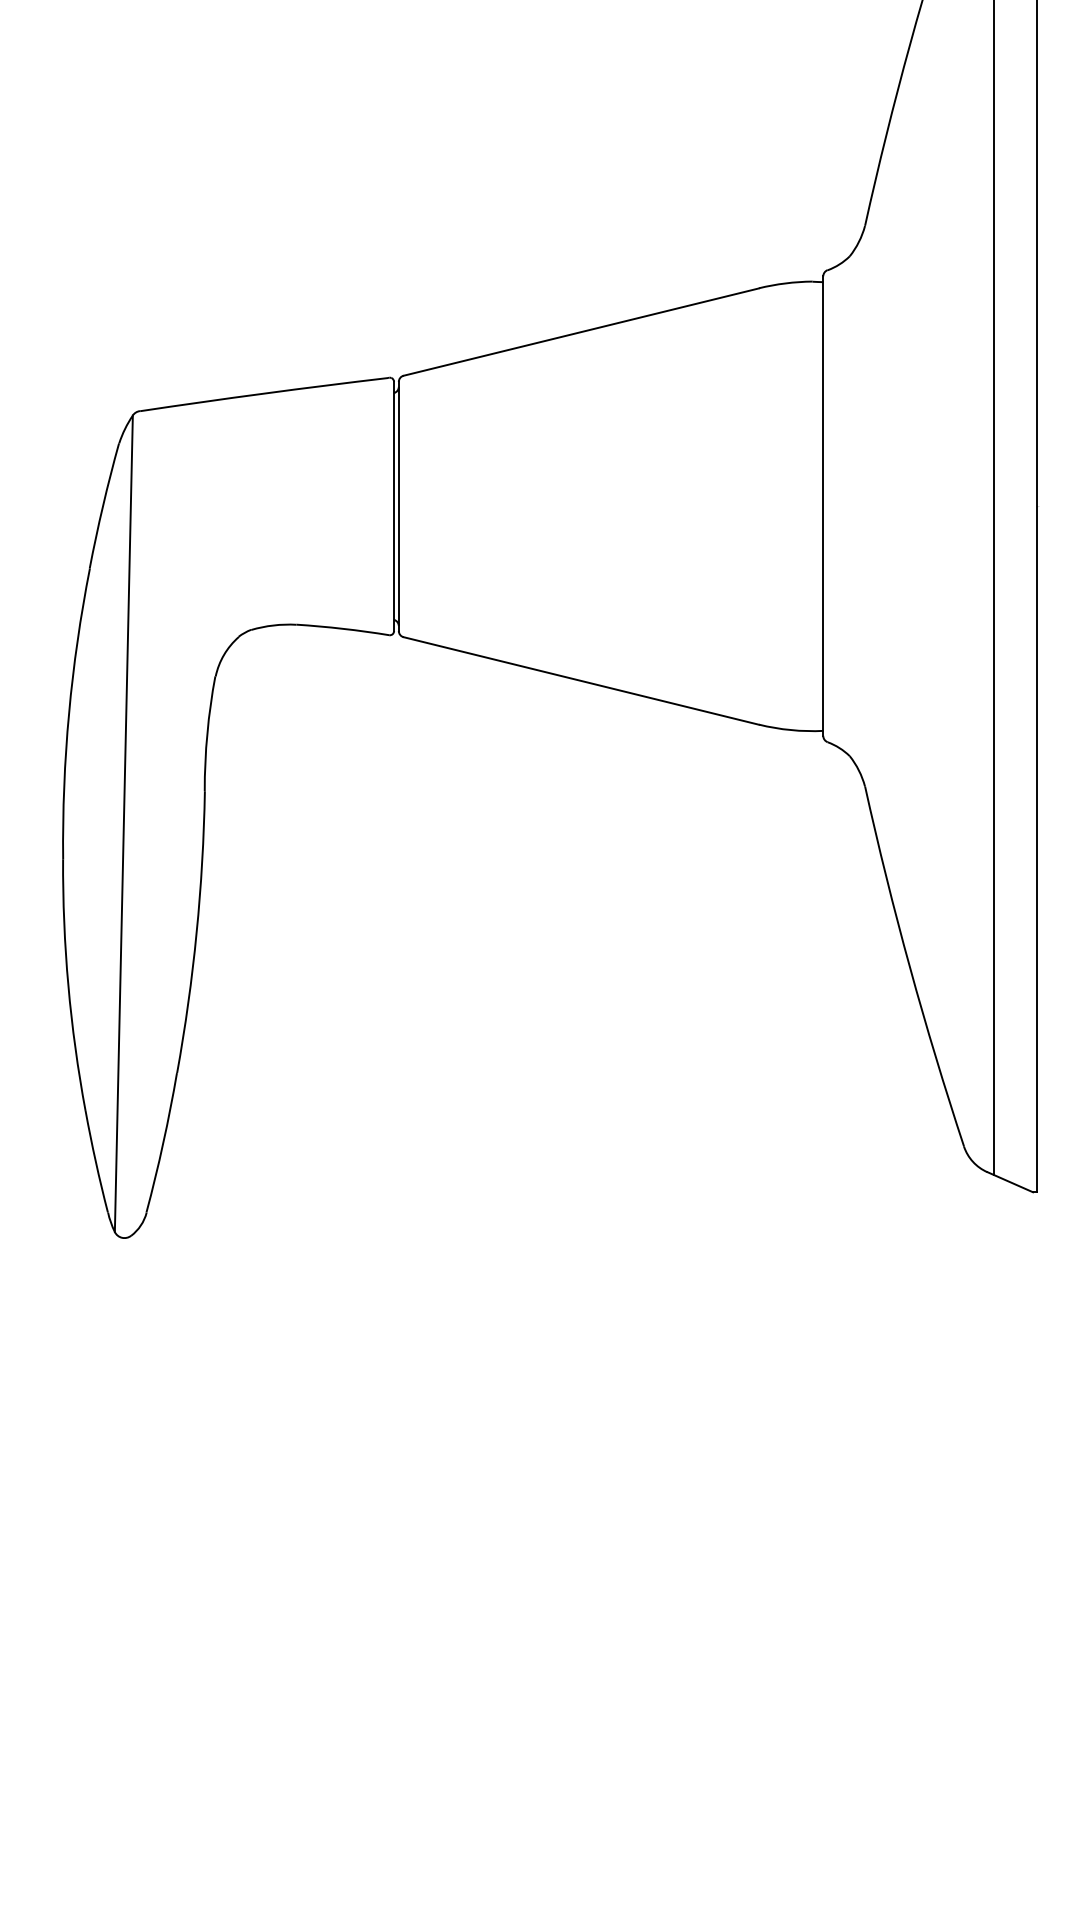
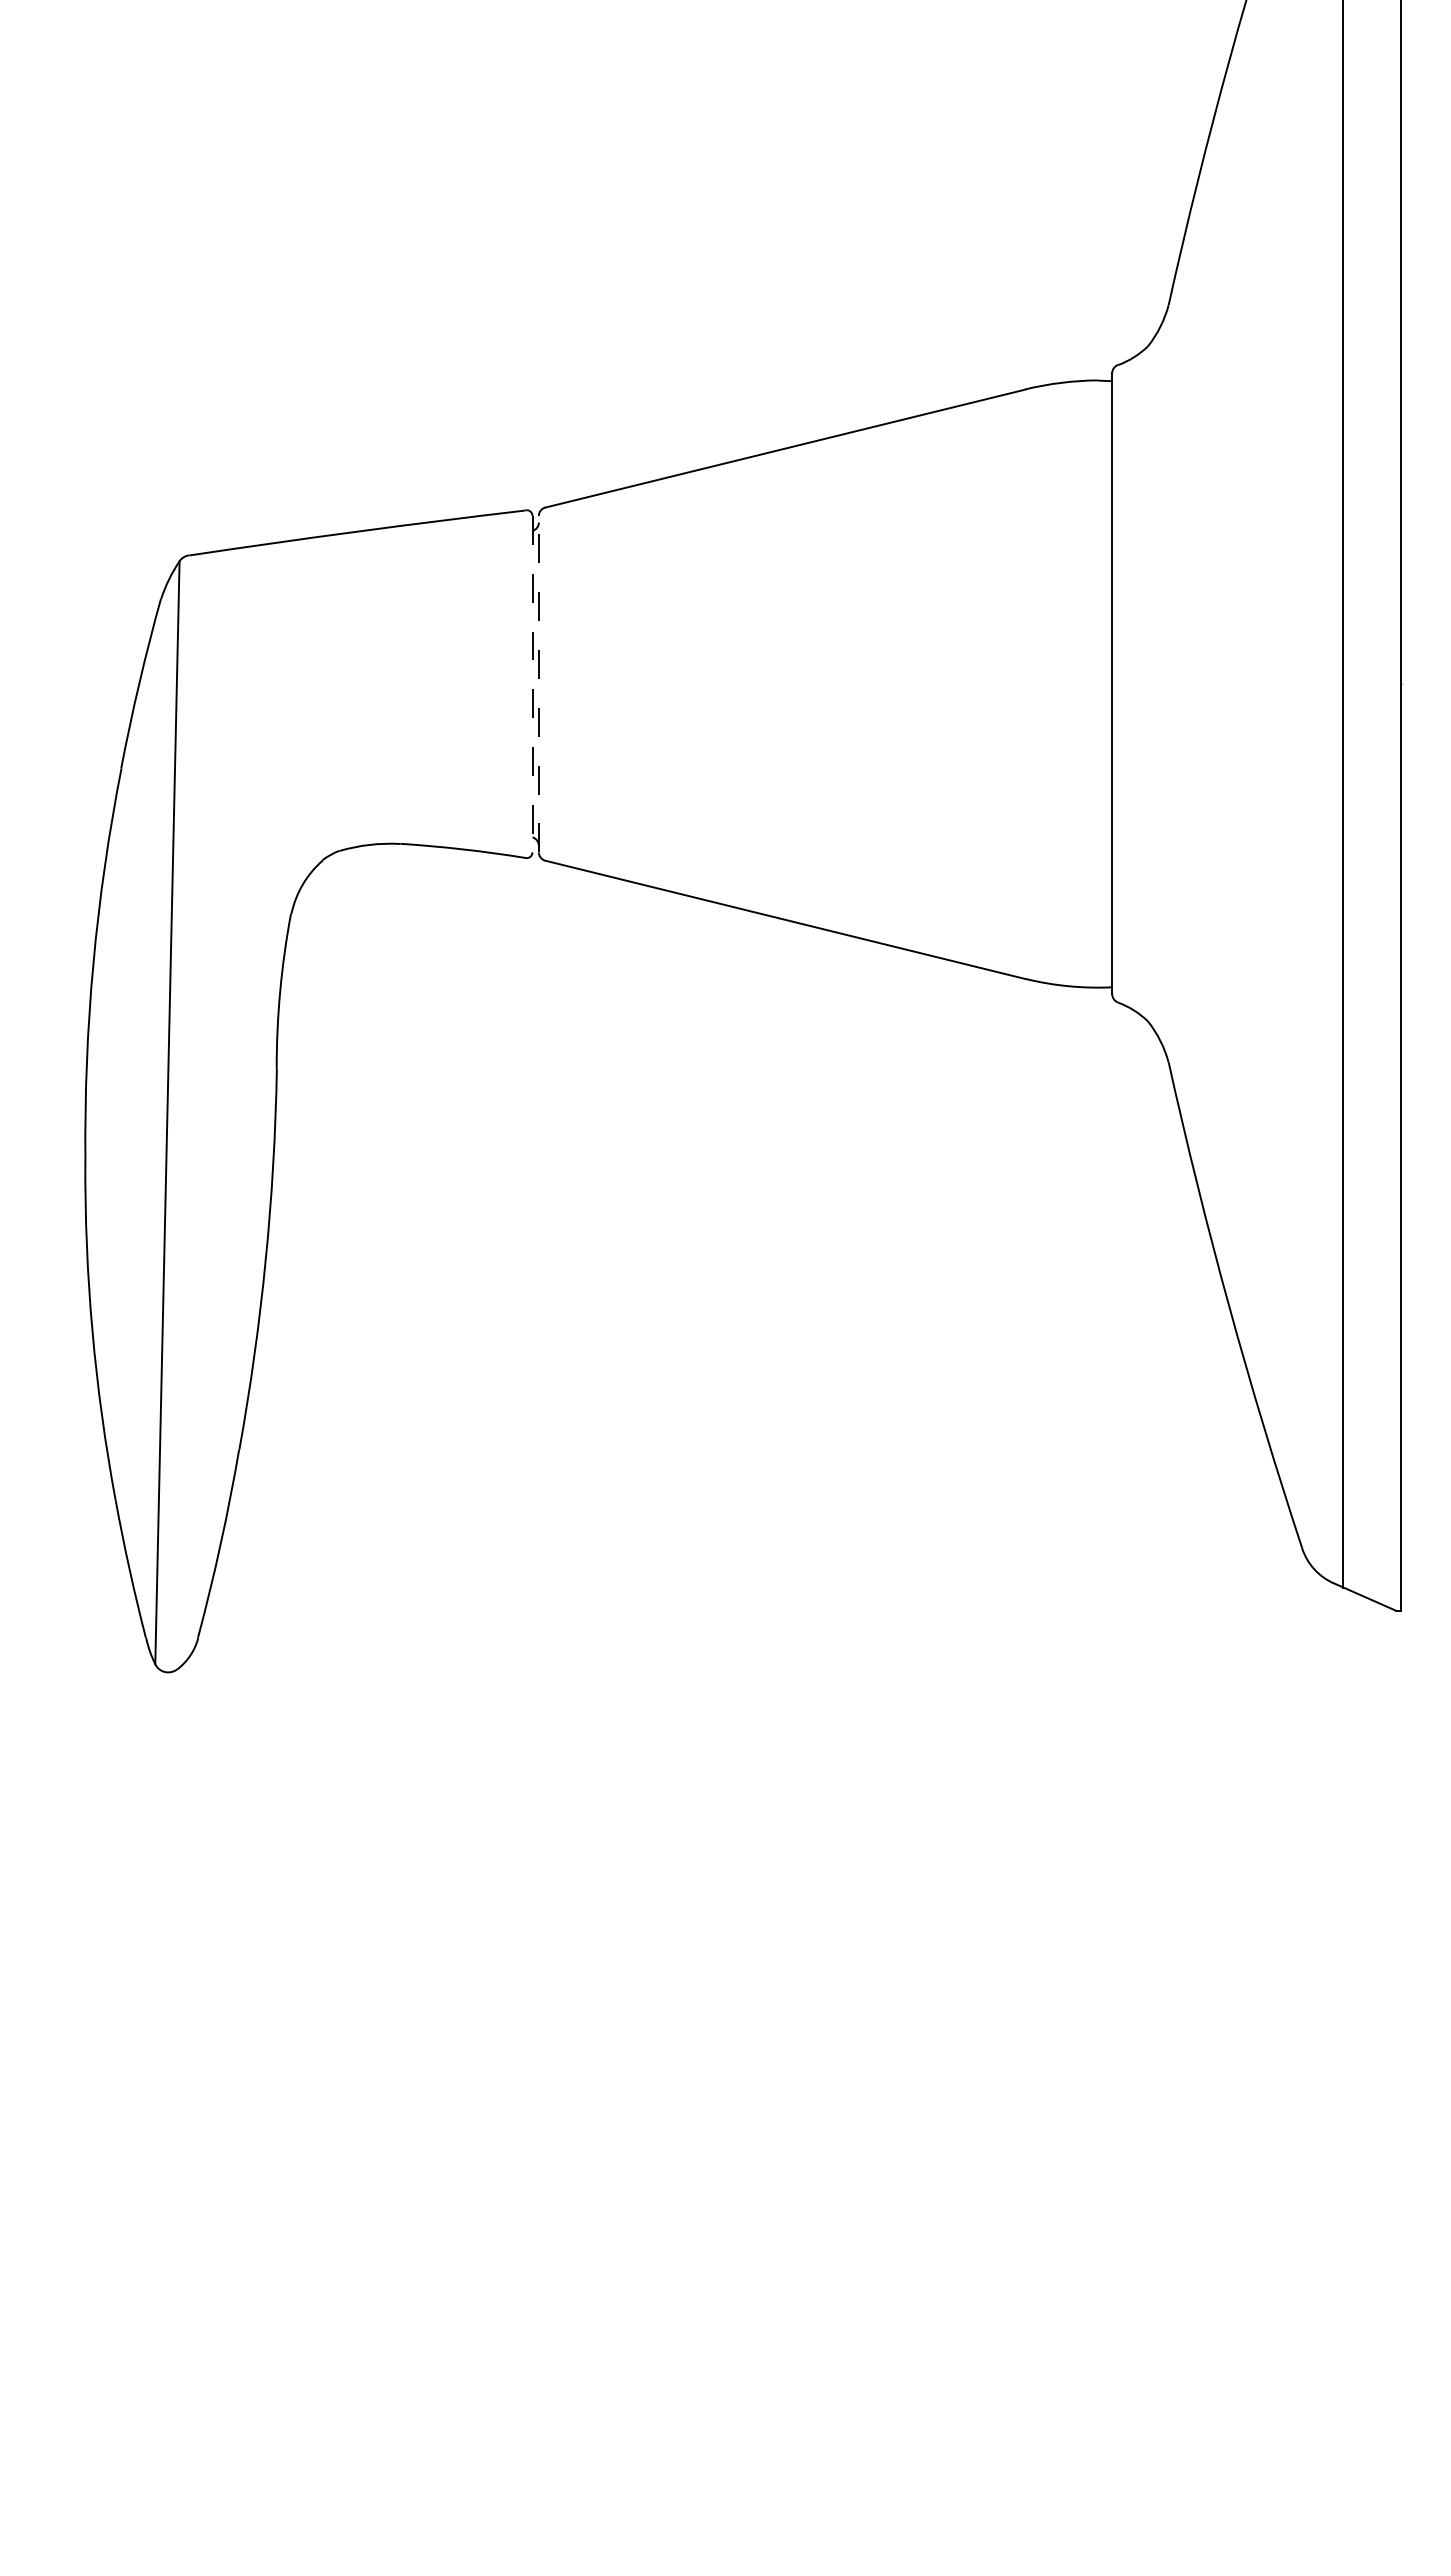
line: (398, 505) -> (538, 683), solid -> dashed
line: (394, 506) -> (532, 684), solid -> dashed

